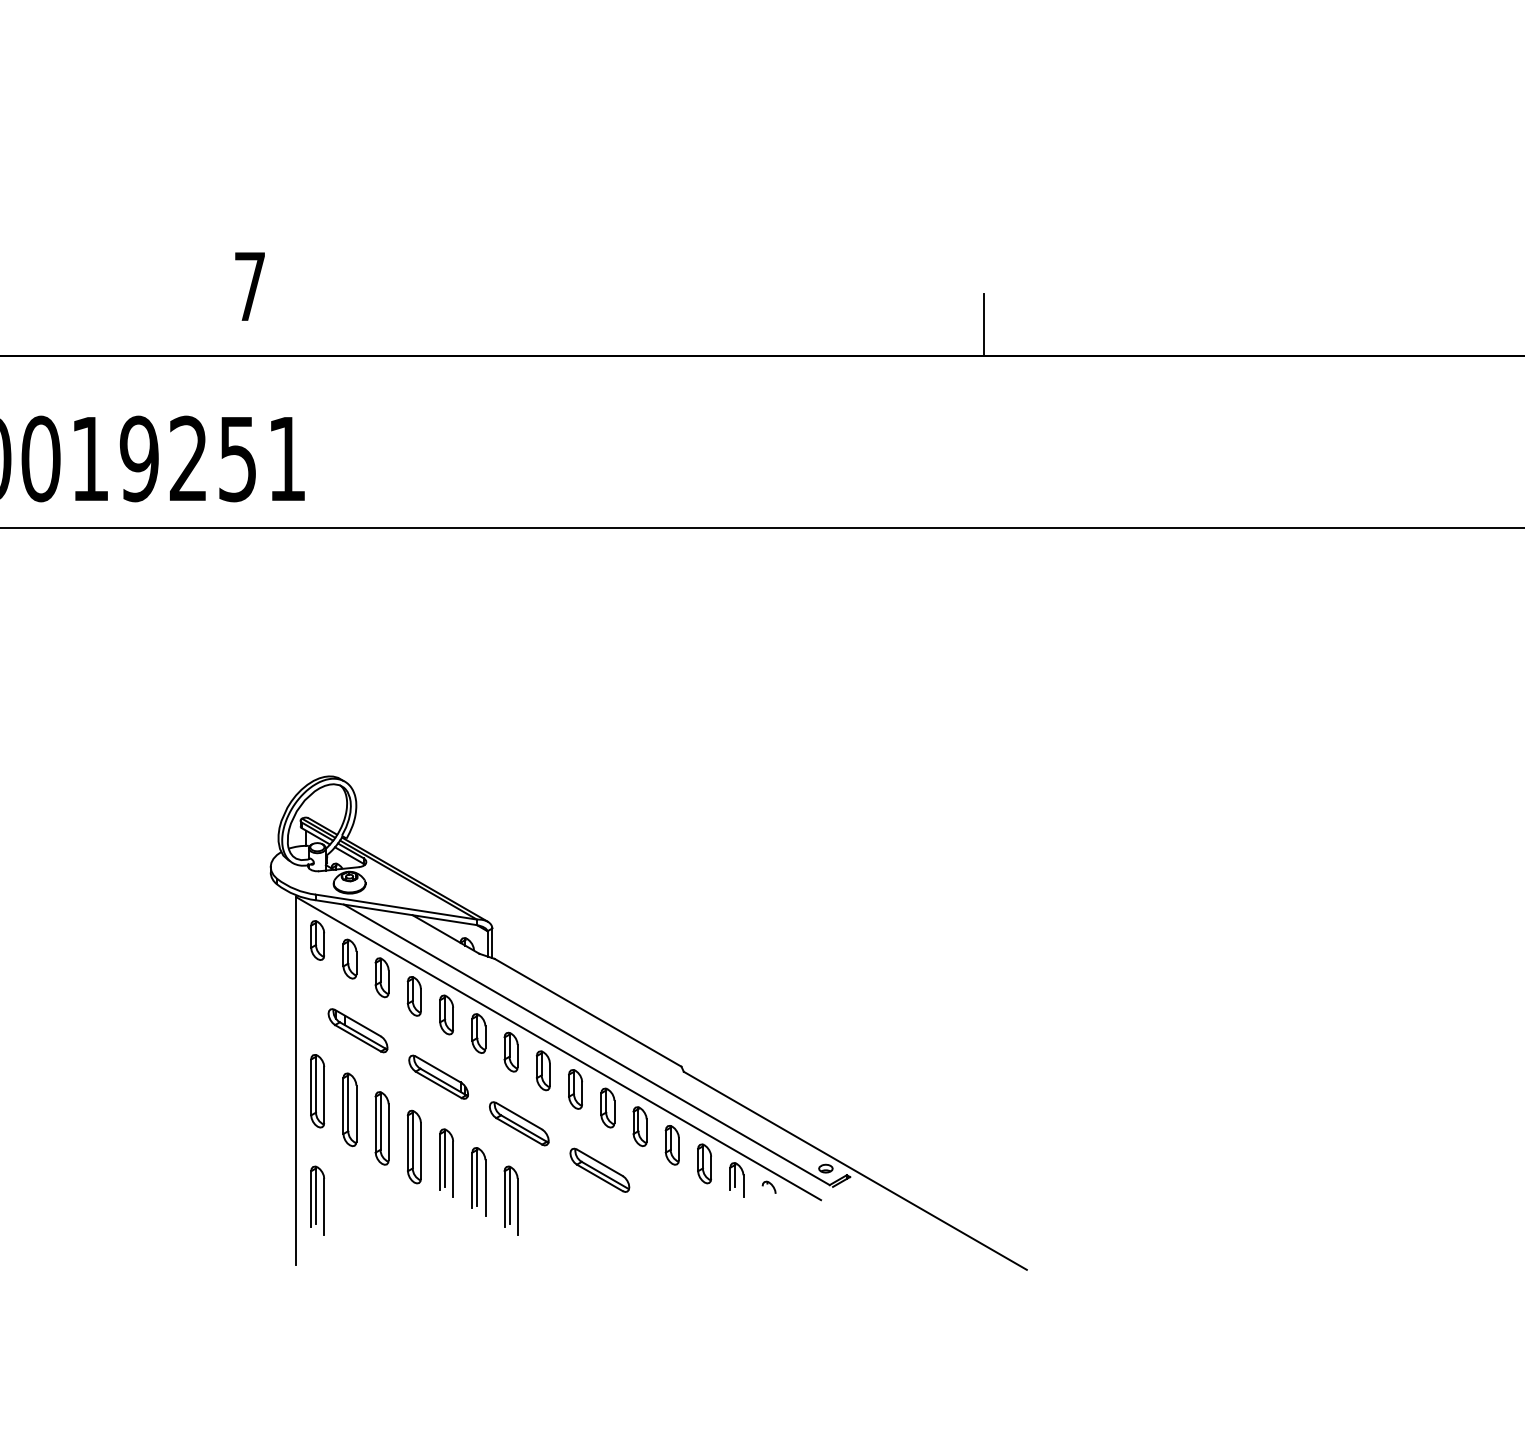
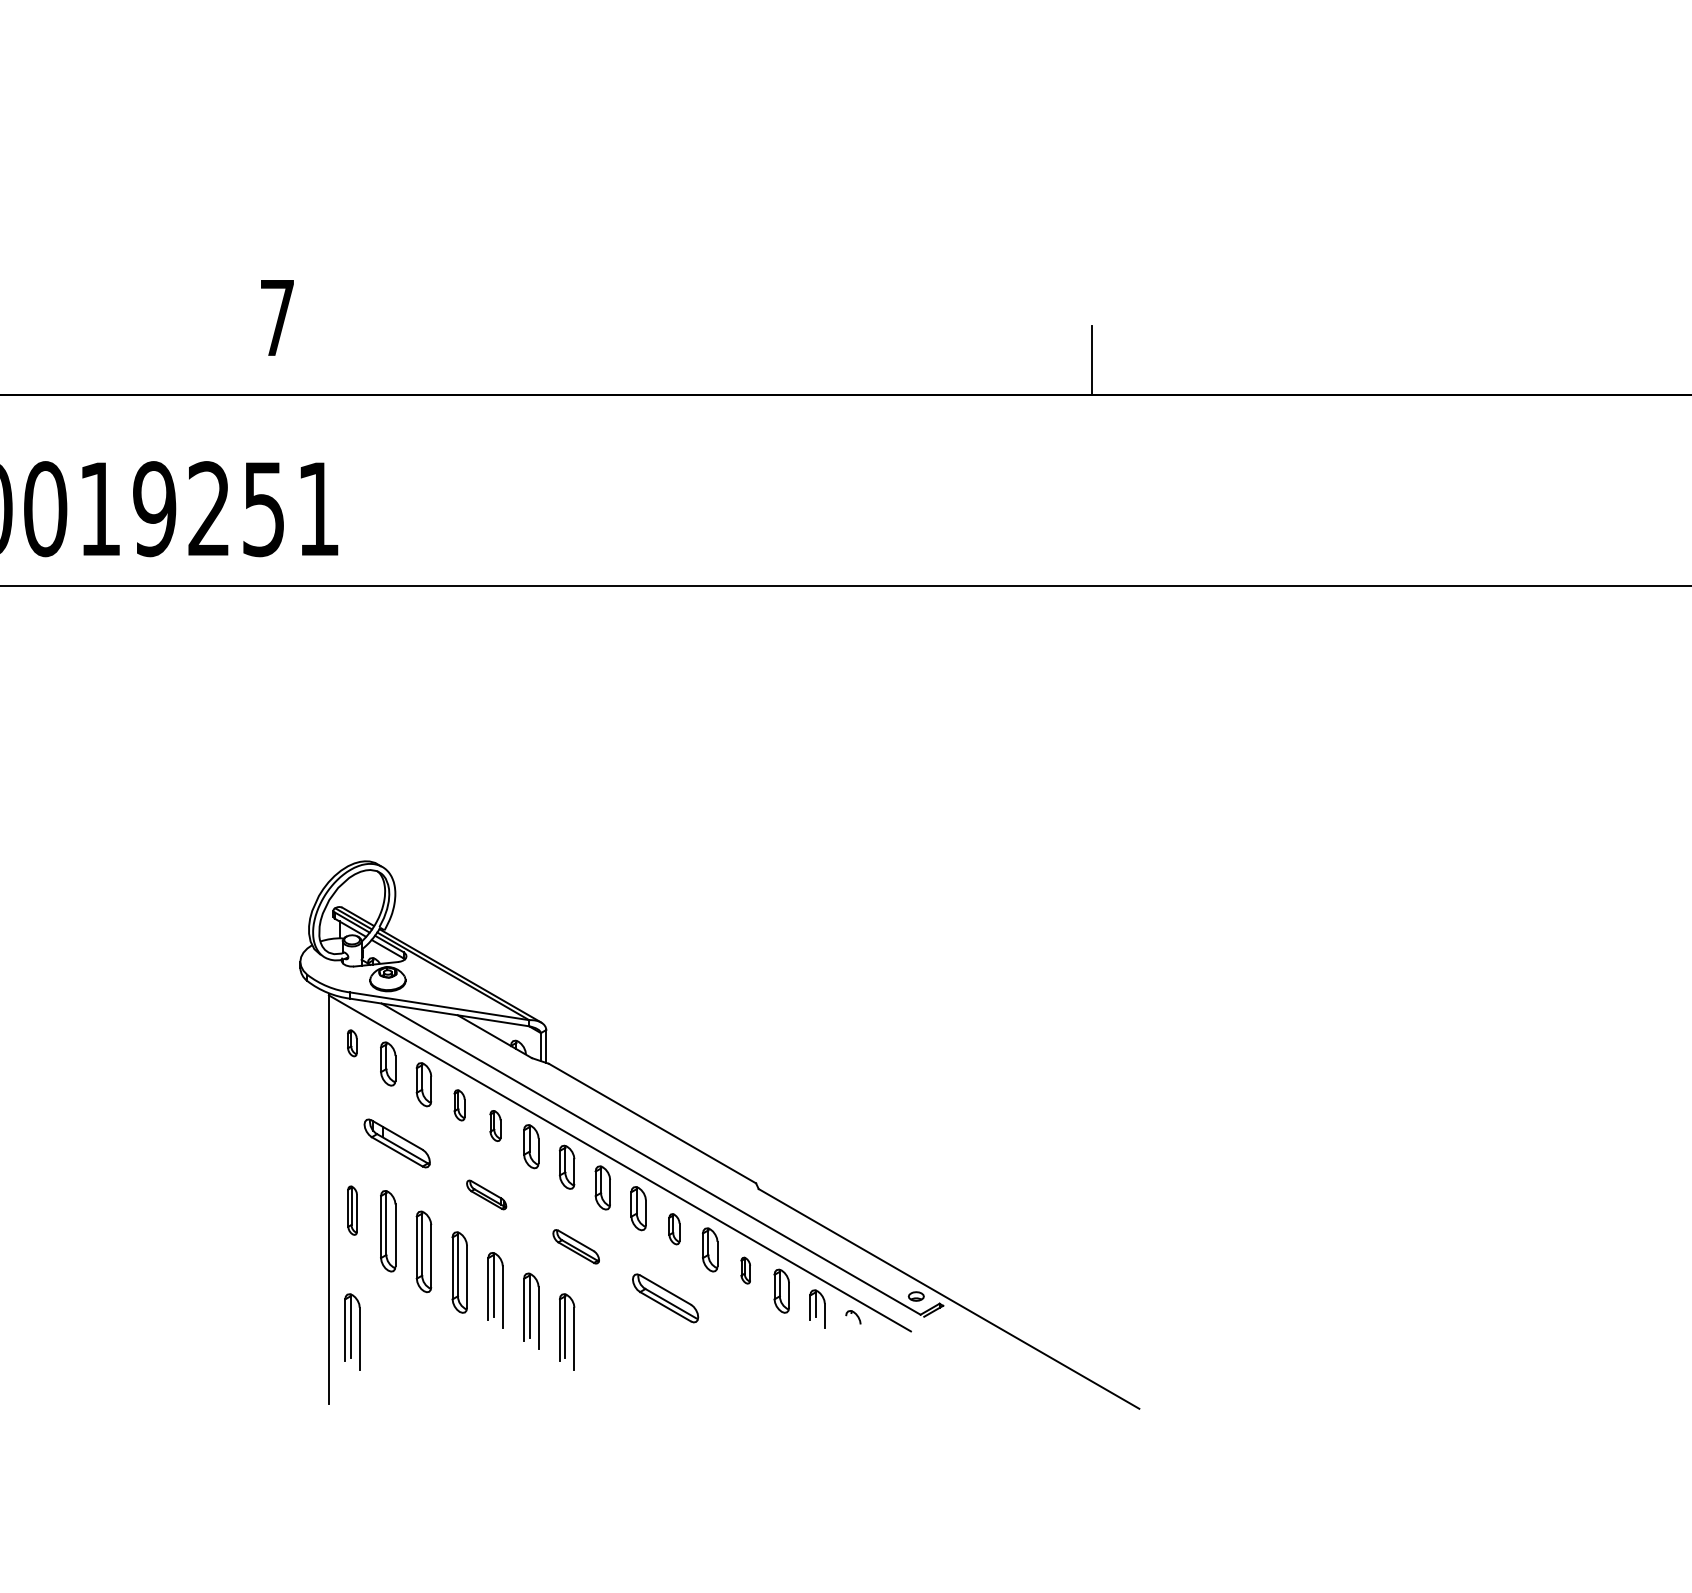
part: (317, 940) -> (352, 1043), size x0.6
part: (413, 996) -> (458, 1105), size x0.7
part: (446, 1014) -> (495, 1125), size x0.7
part: (438, 1076) -> (486, 1194), size x0.6
part: (317, 1091) -> (352, 1210), size x0.6
part: (607, 1107) -> (674, 1228), size x0.7
part: (519, 1123) -> (576, 1246), size x0.7
part: (671, 1145) -> (745, 1270), size x0.6

